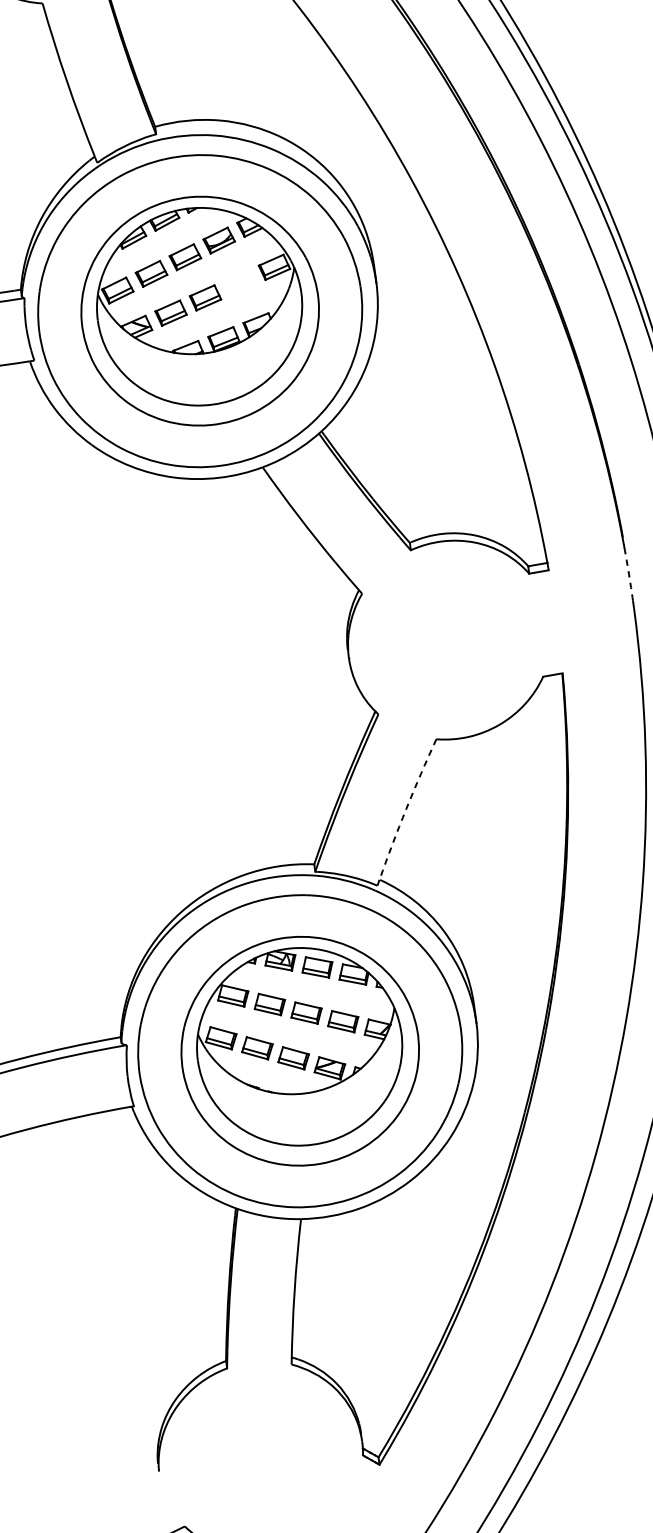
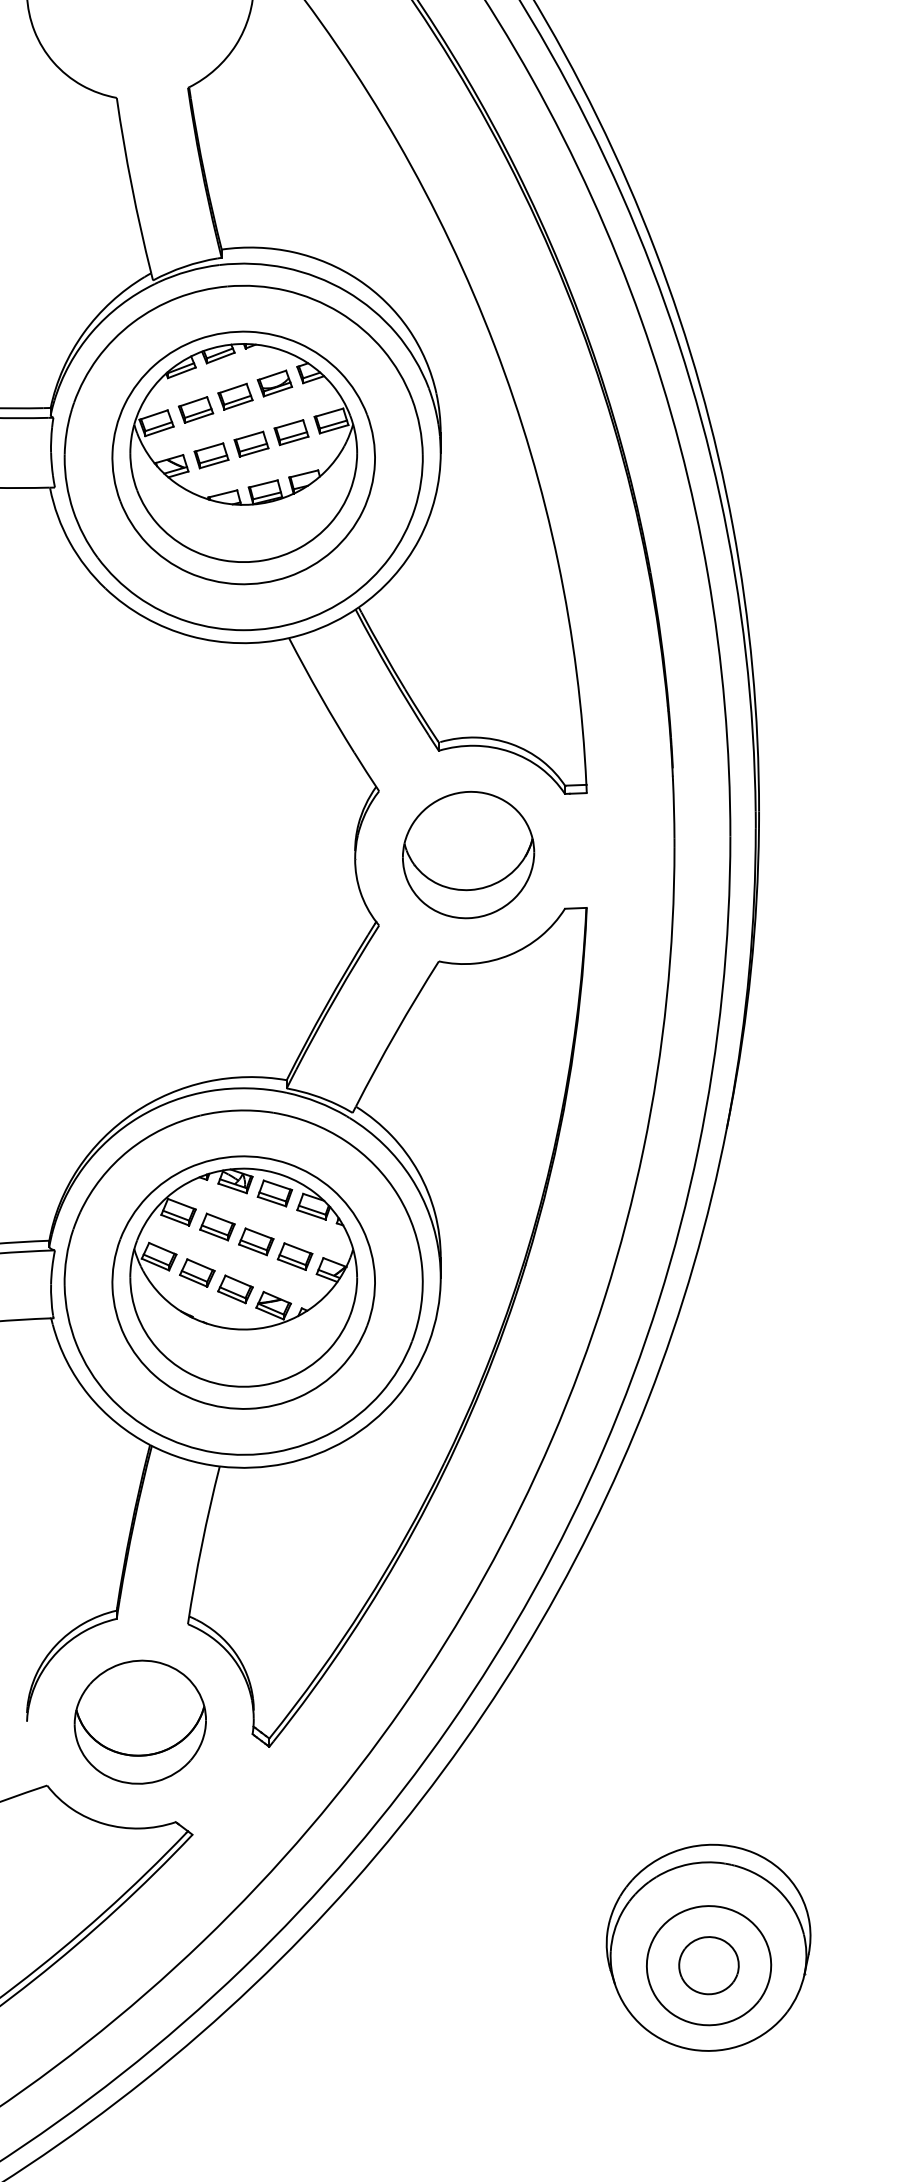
part: (239, 282) -> (291, 432), added
arc: (629, 574) -> (674, 809), dashed -> solid
part: (450, 640) -> (468, 855), added
arc: (406, 809) -> (395, 1033), dashed -> solid
part: (259, 1457) -> (139, 1721), added

